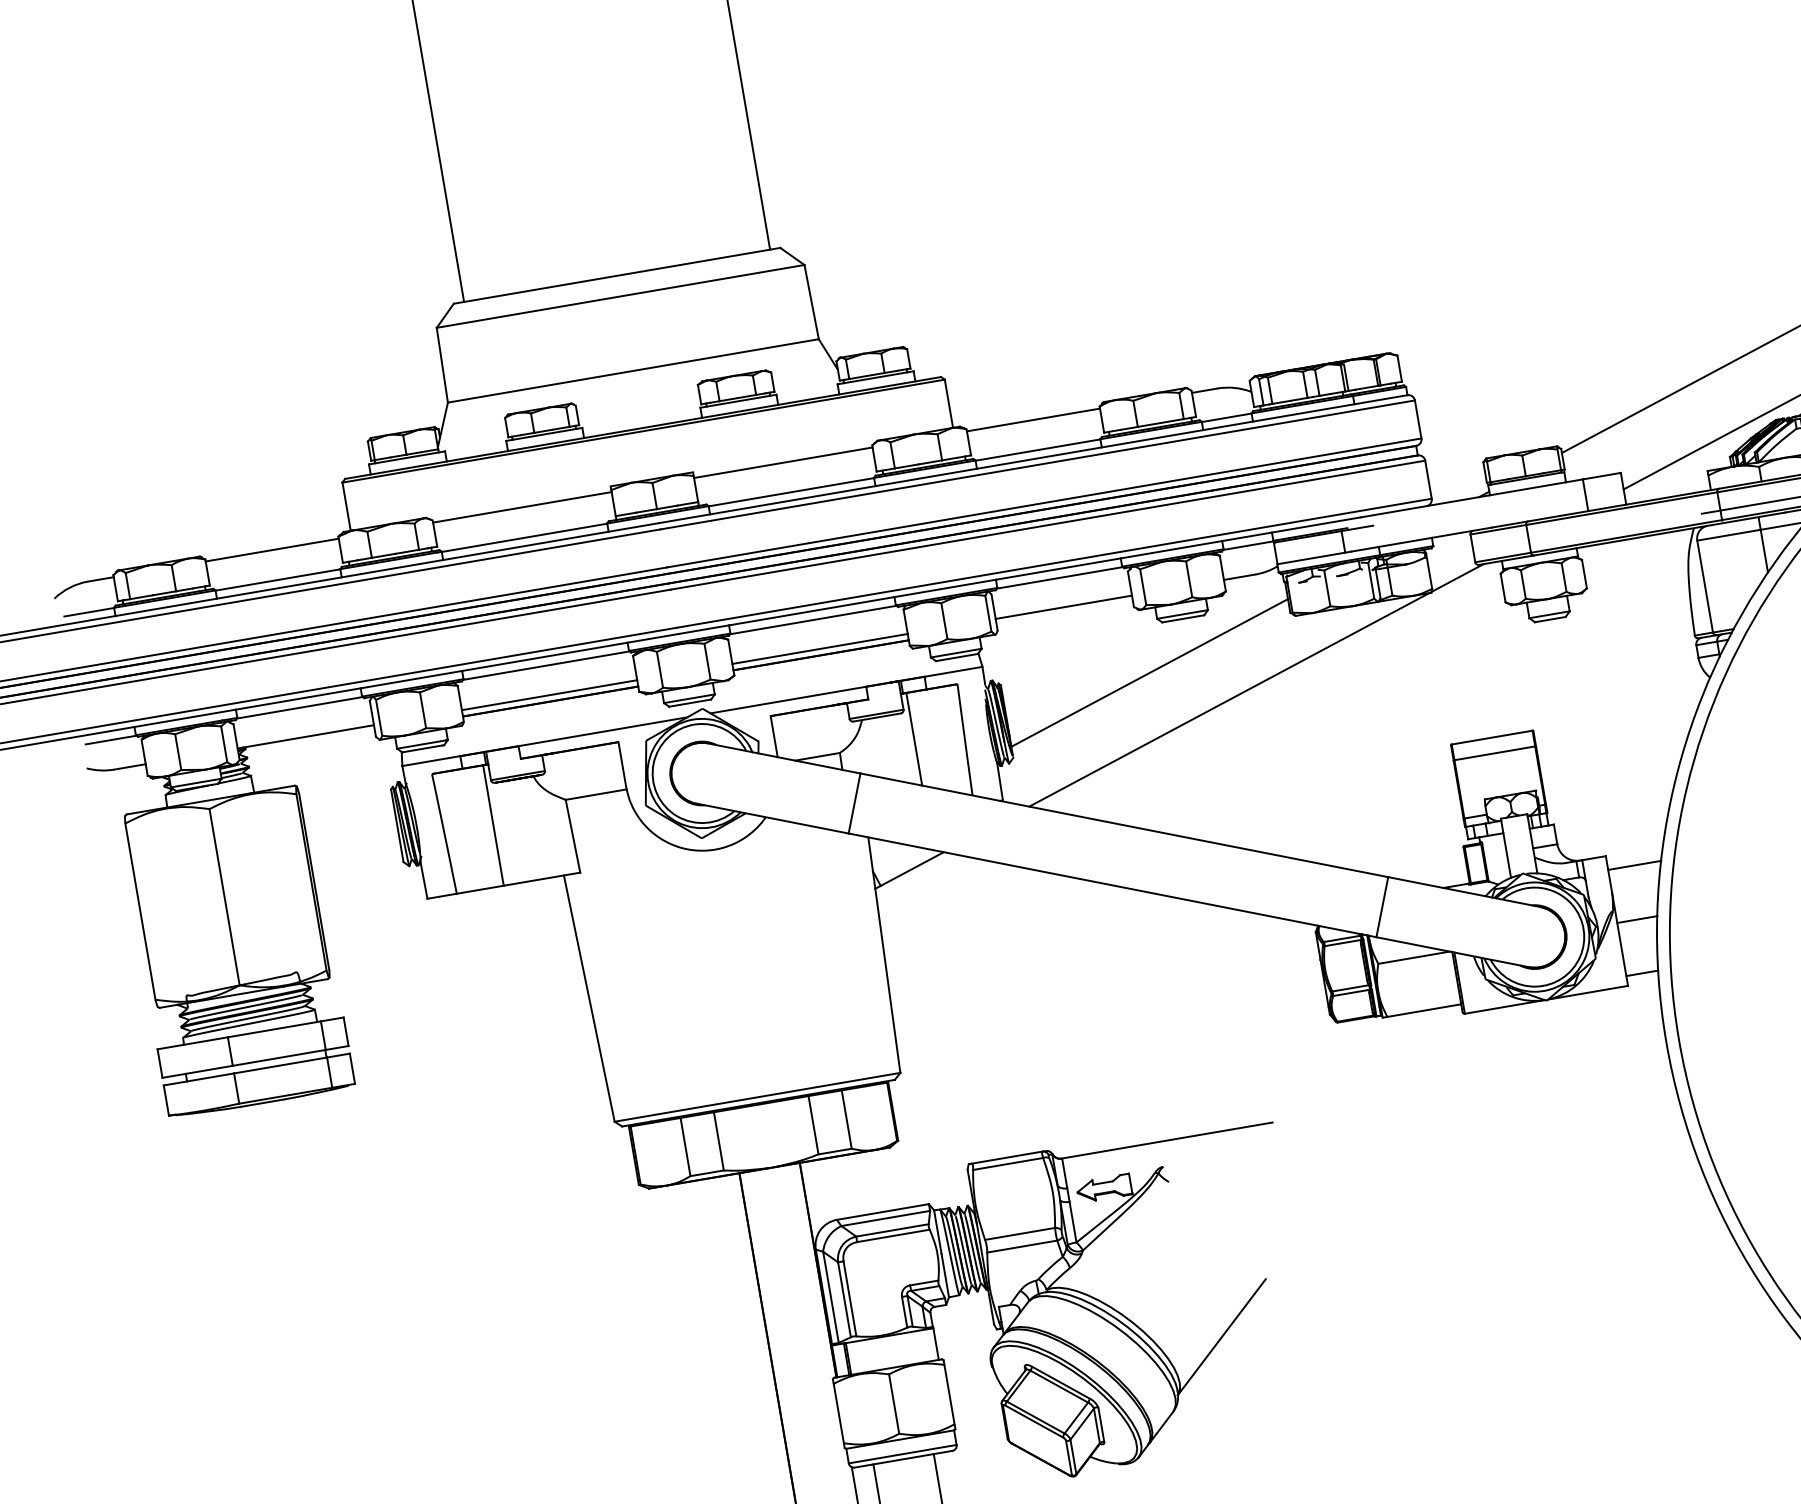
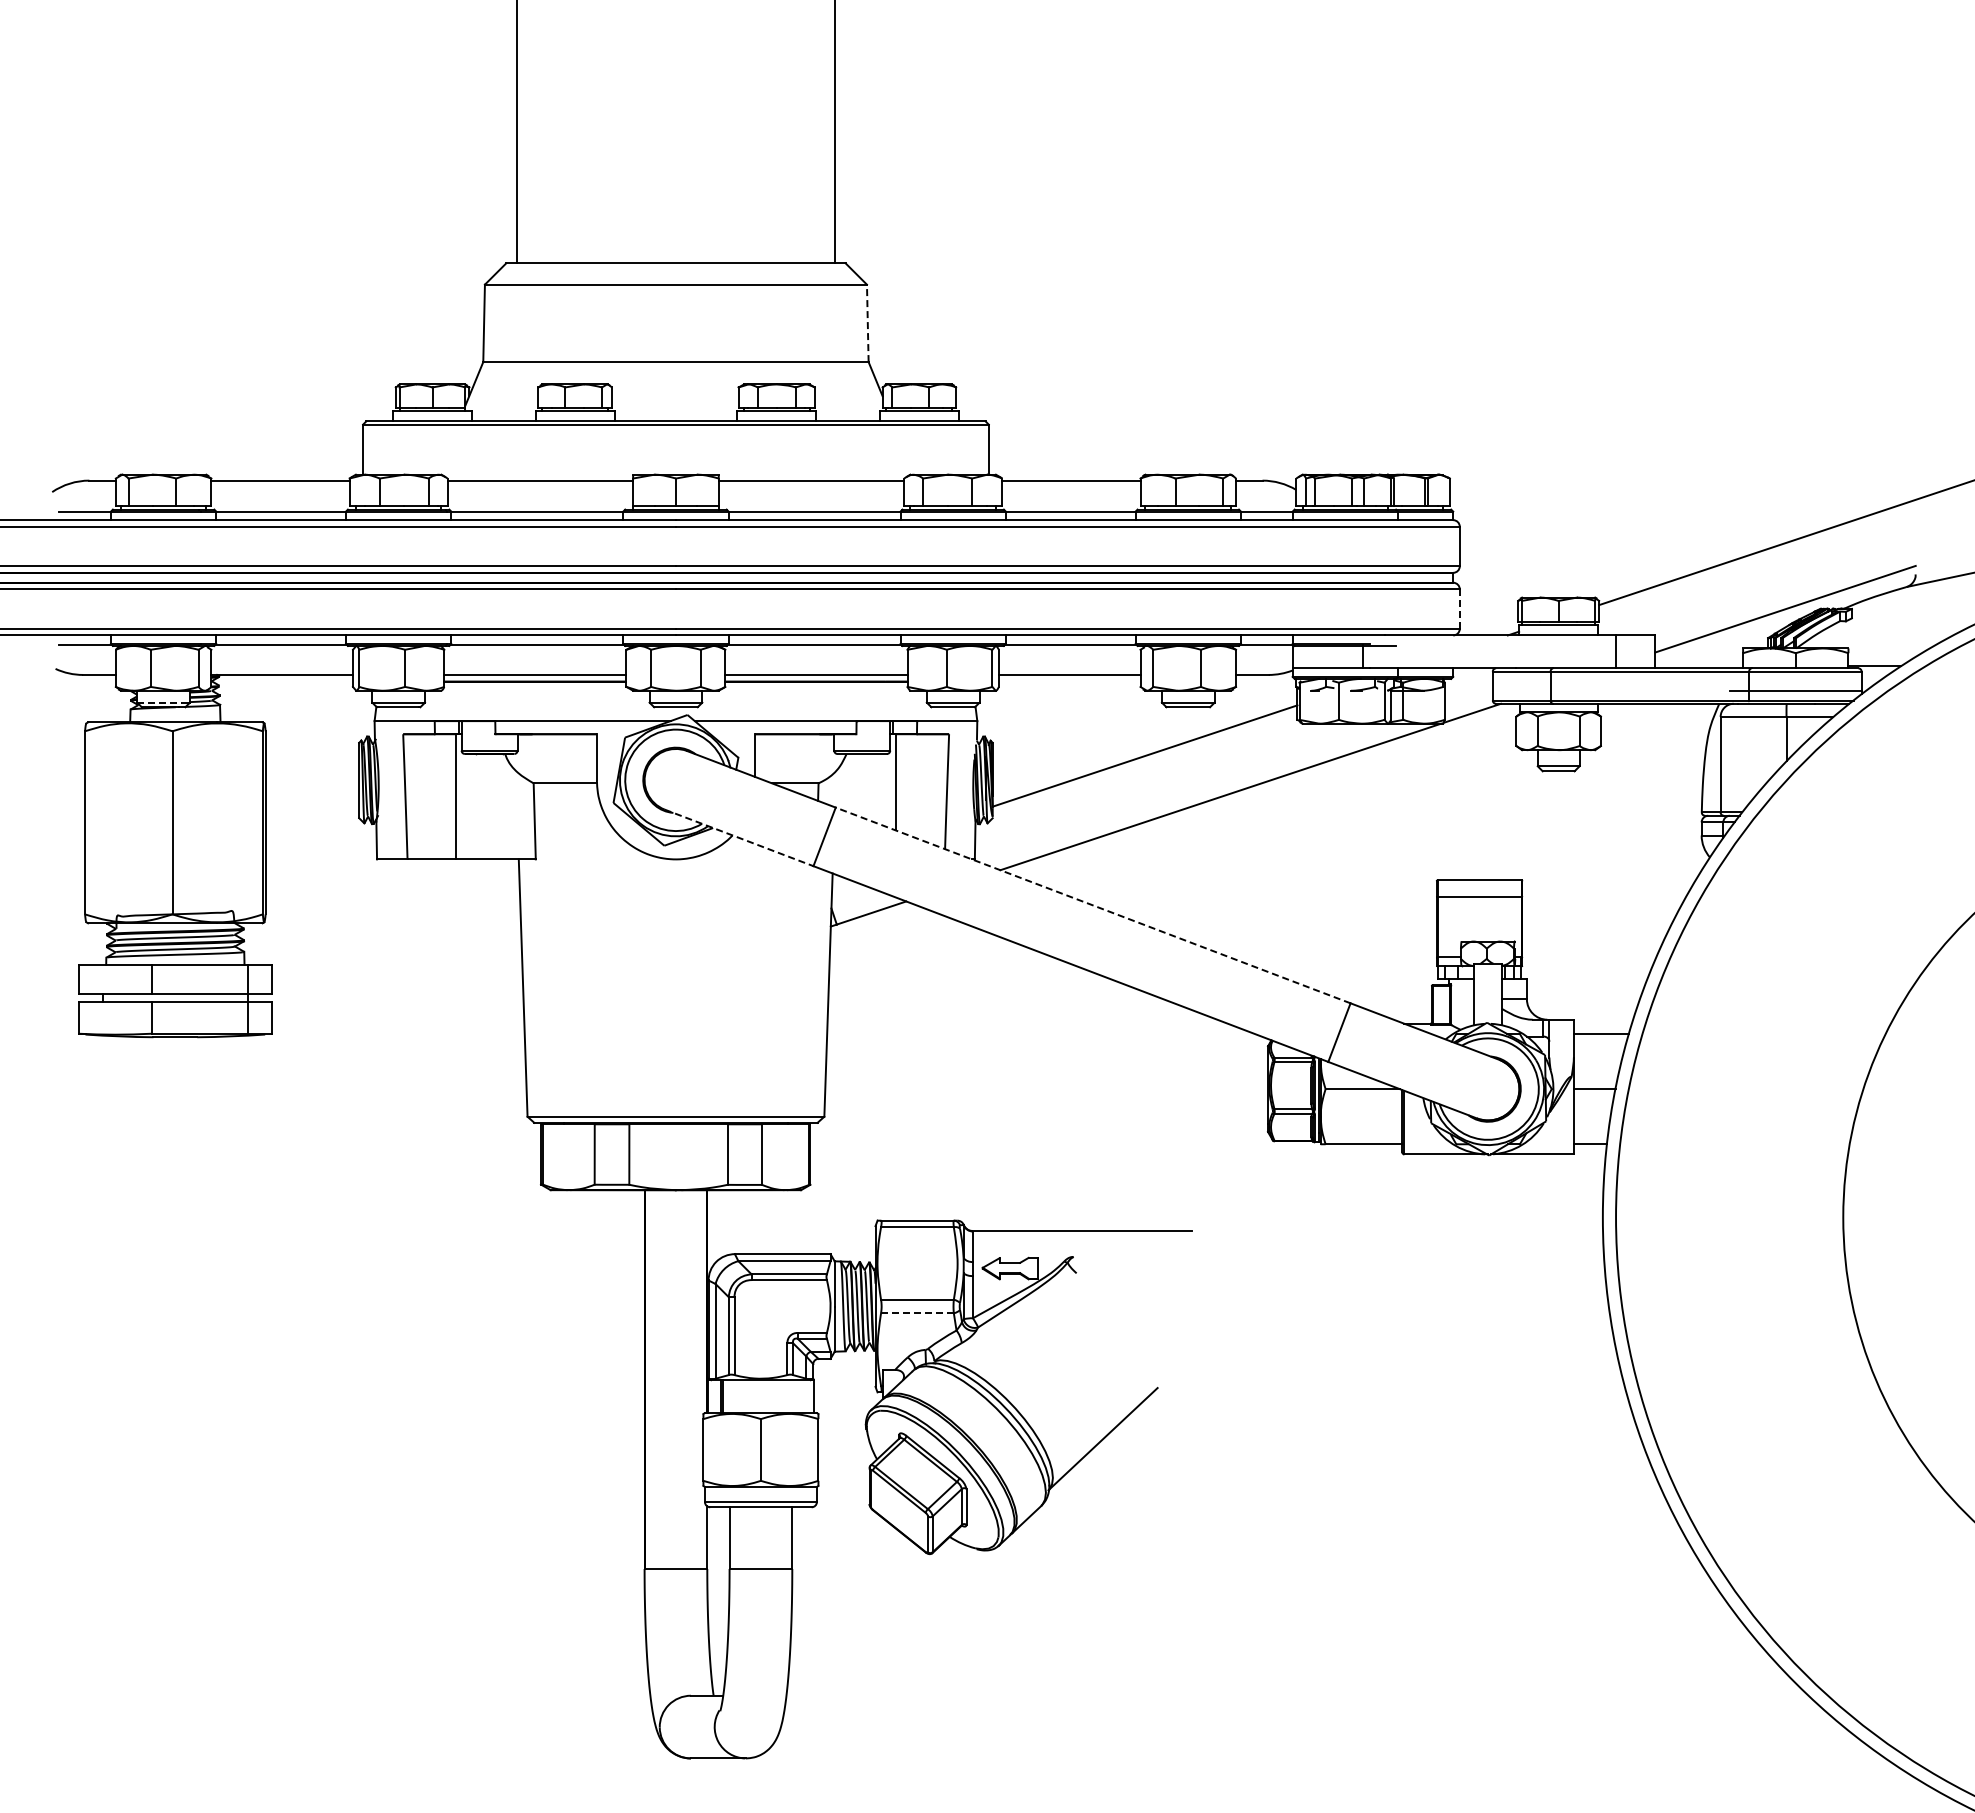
line: (811, 302) -> (867, 323), solid -> dashed
line: (1428, 480) -> (1459, 609), solid -> dashed
line: (193, 783) -> (160, 702), solid -> dashed
line: (772, 818) -> (739, 837), solid -> dashed
line: (1123, 825) -> (1092, 905), solid -> dashed
line: (1021, 1247) -> (916, 1313), solid -> dashed

